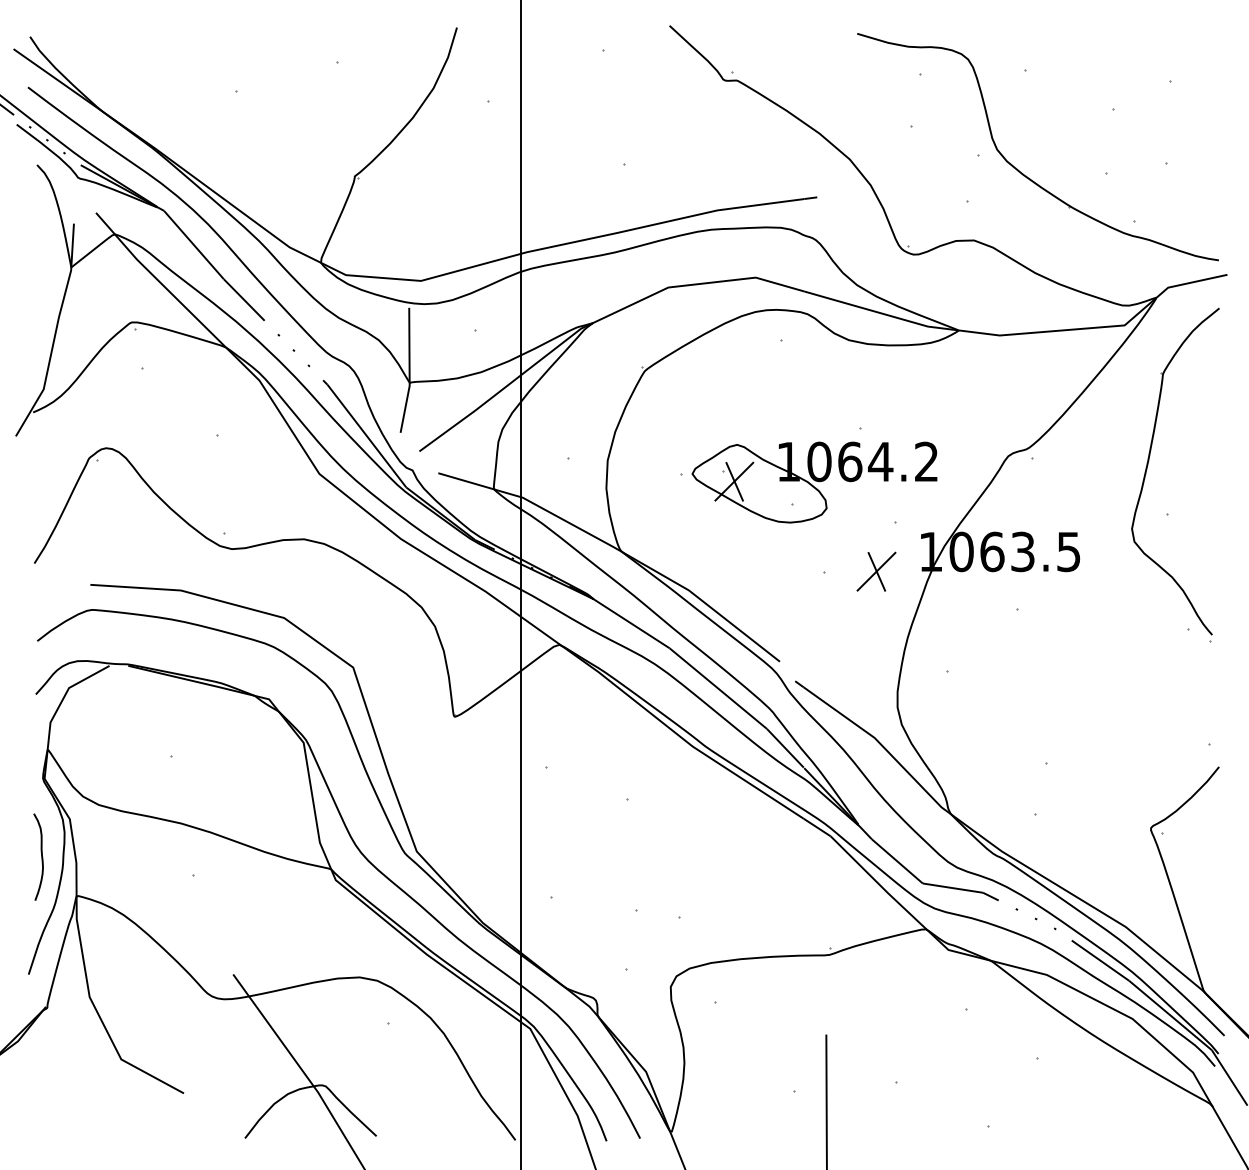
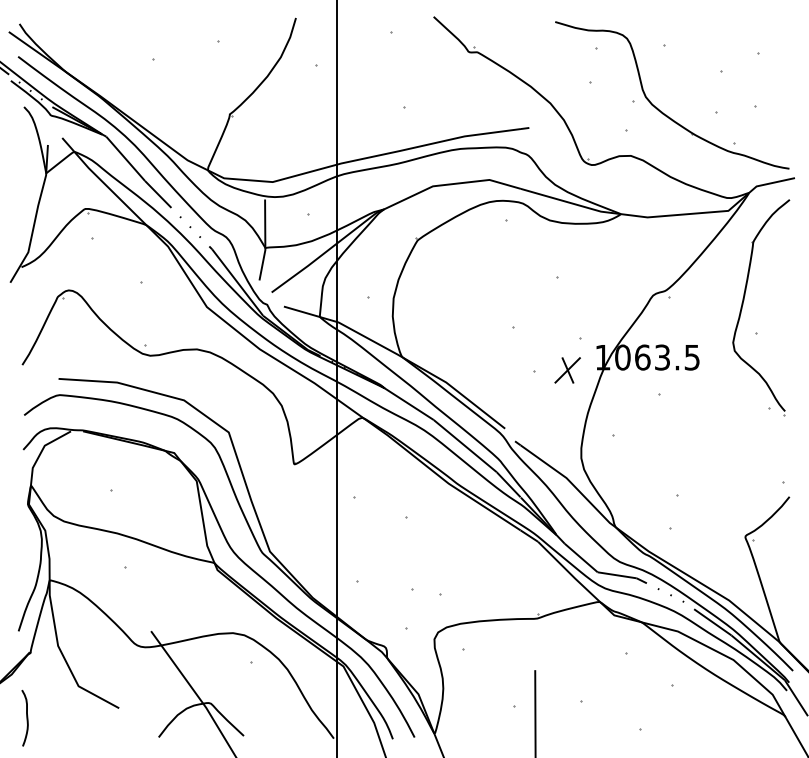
part: (808, 482) -> (523, 312), removed
curve: (40, 857) -> (26, 718), moved

